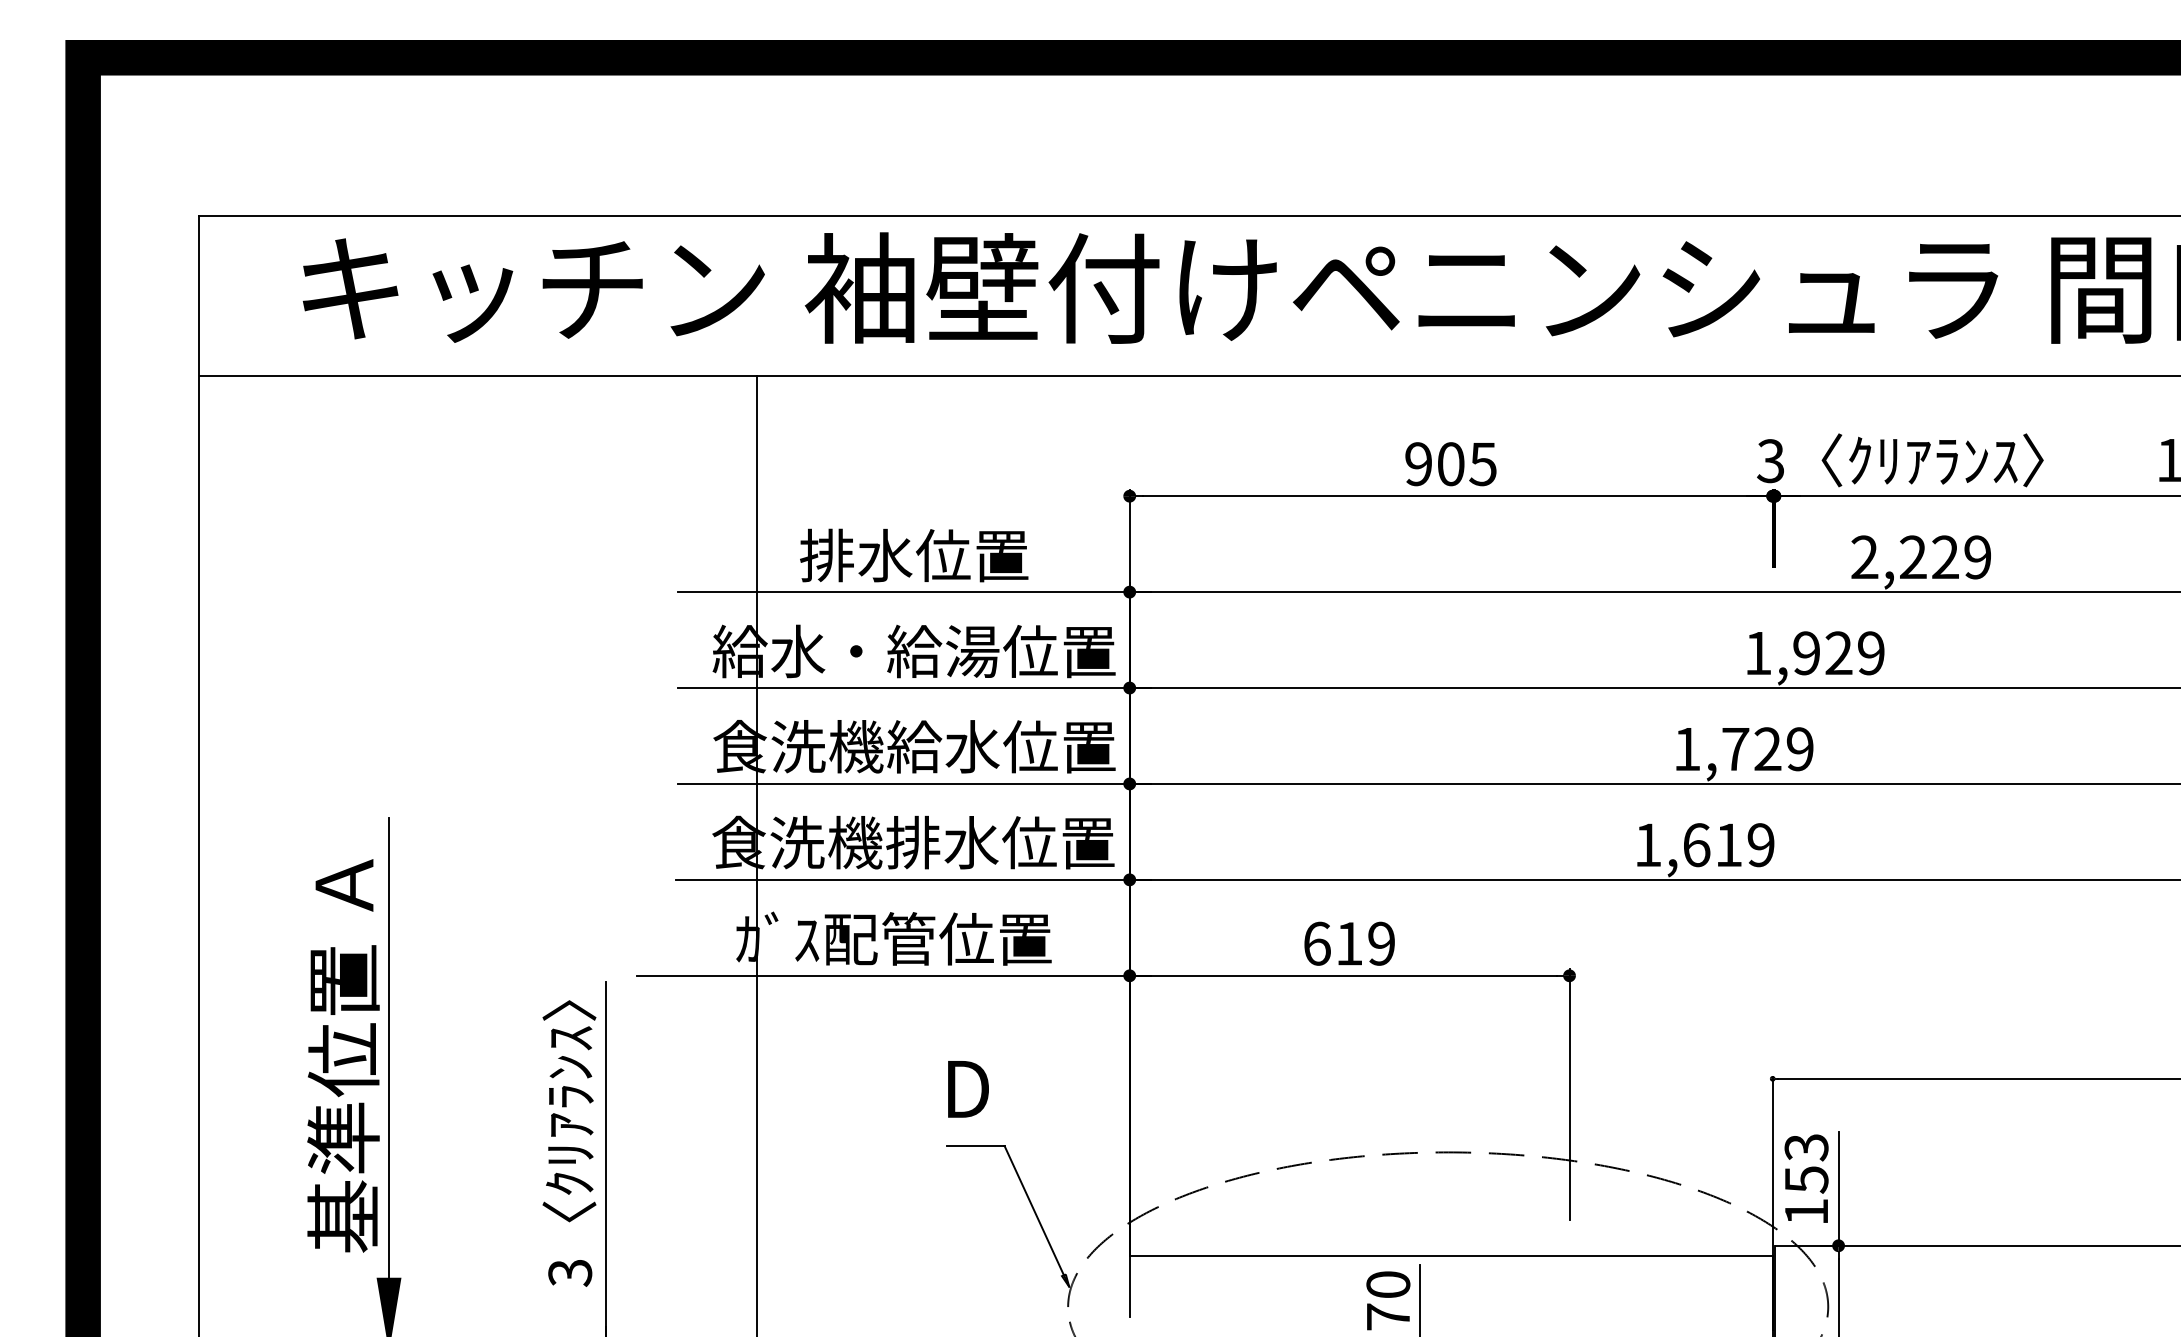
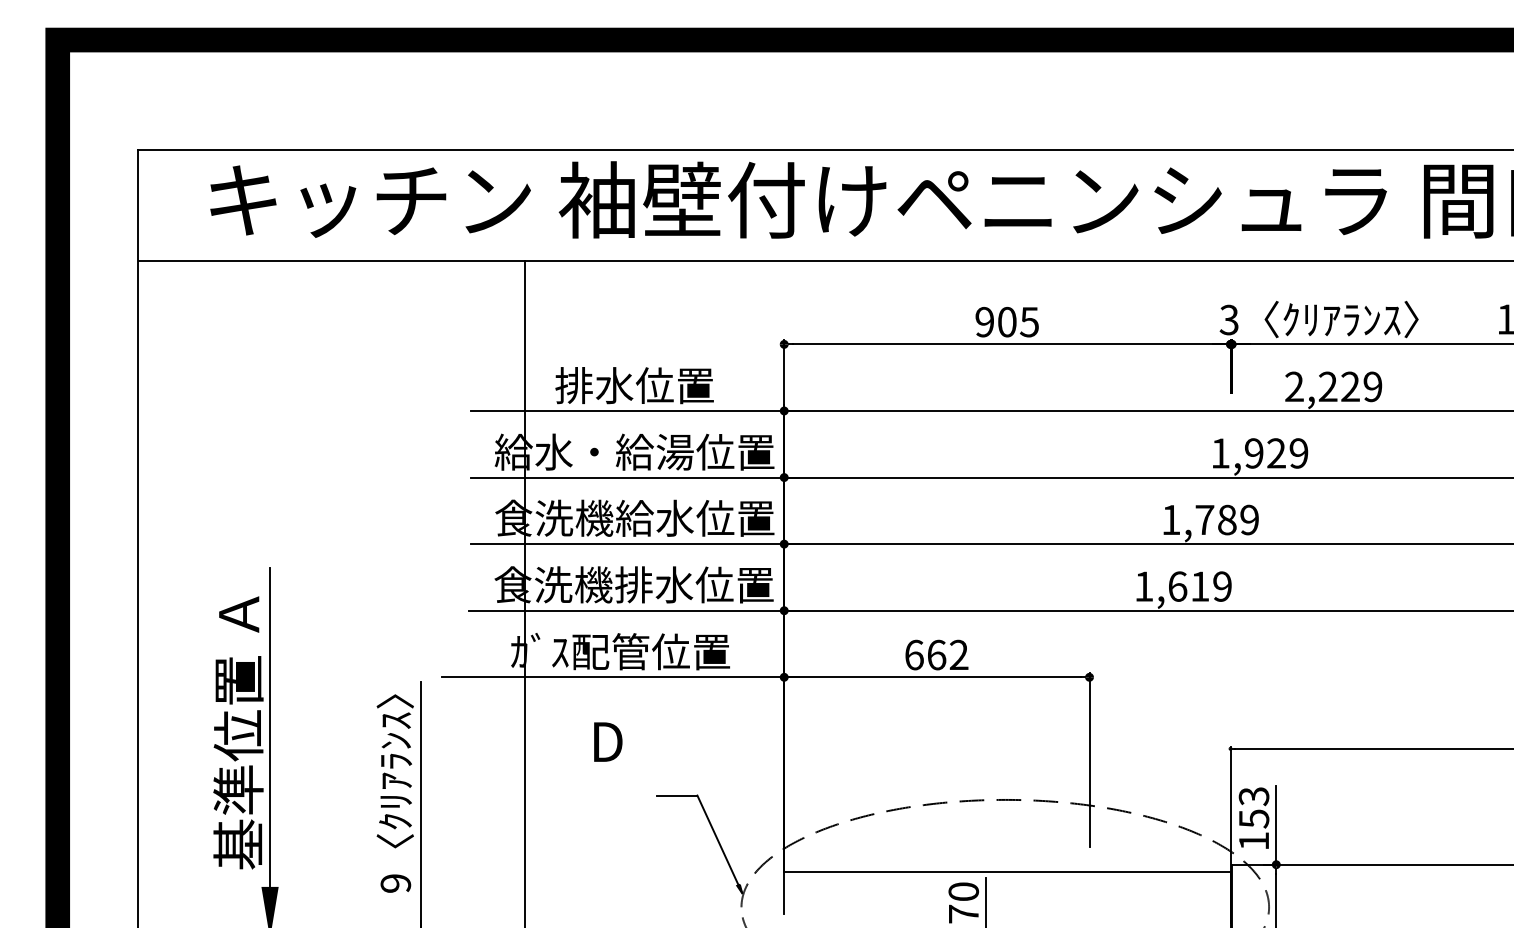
text: (1768, 748) -> (1227, 519), 1,729 -> 1,789
text: (1366, 942) -> (948, 654), 619 -> 662
text: (968, 1088) -> (608, 741), moved
text: (569, 1272) -> (395, 883), 3 -> 9

